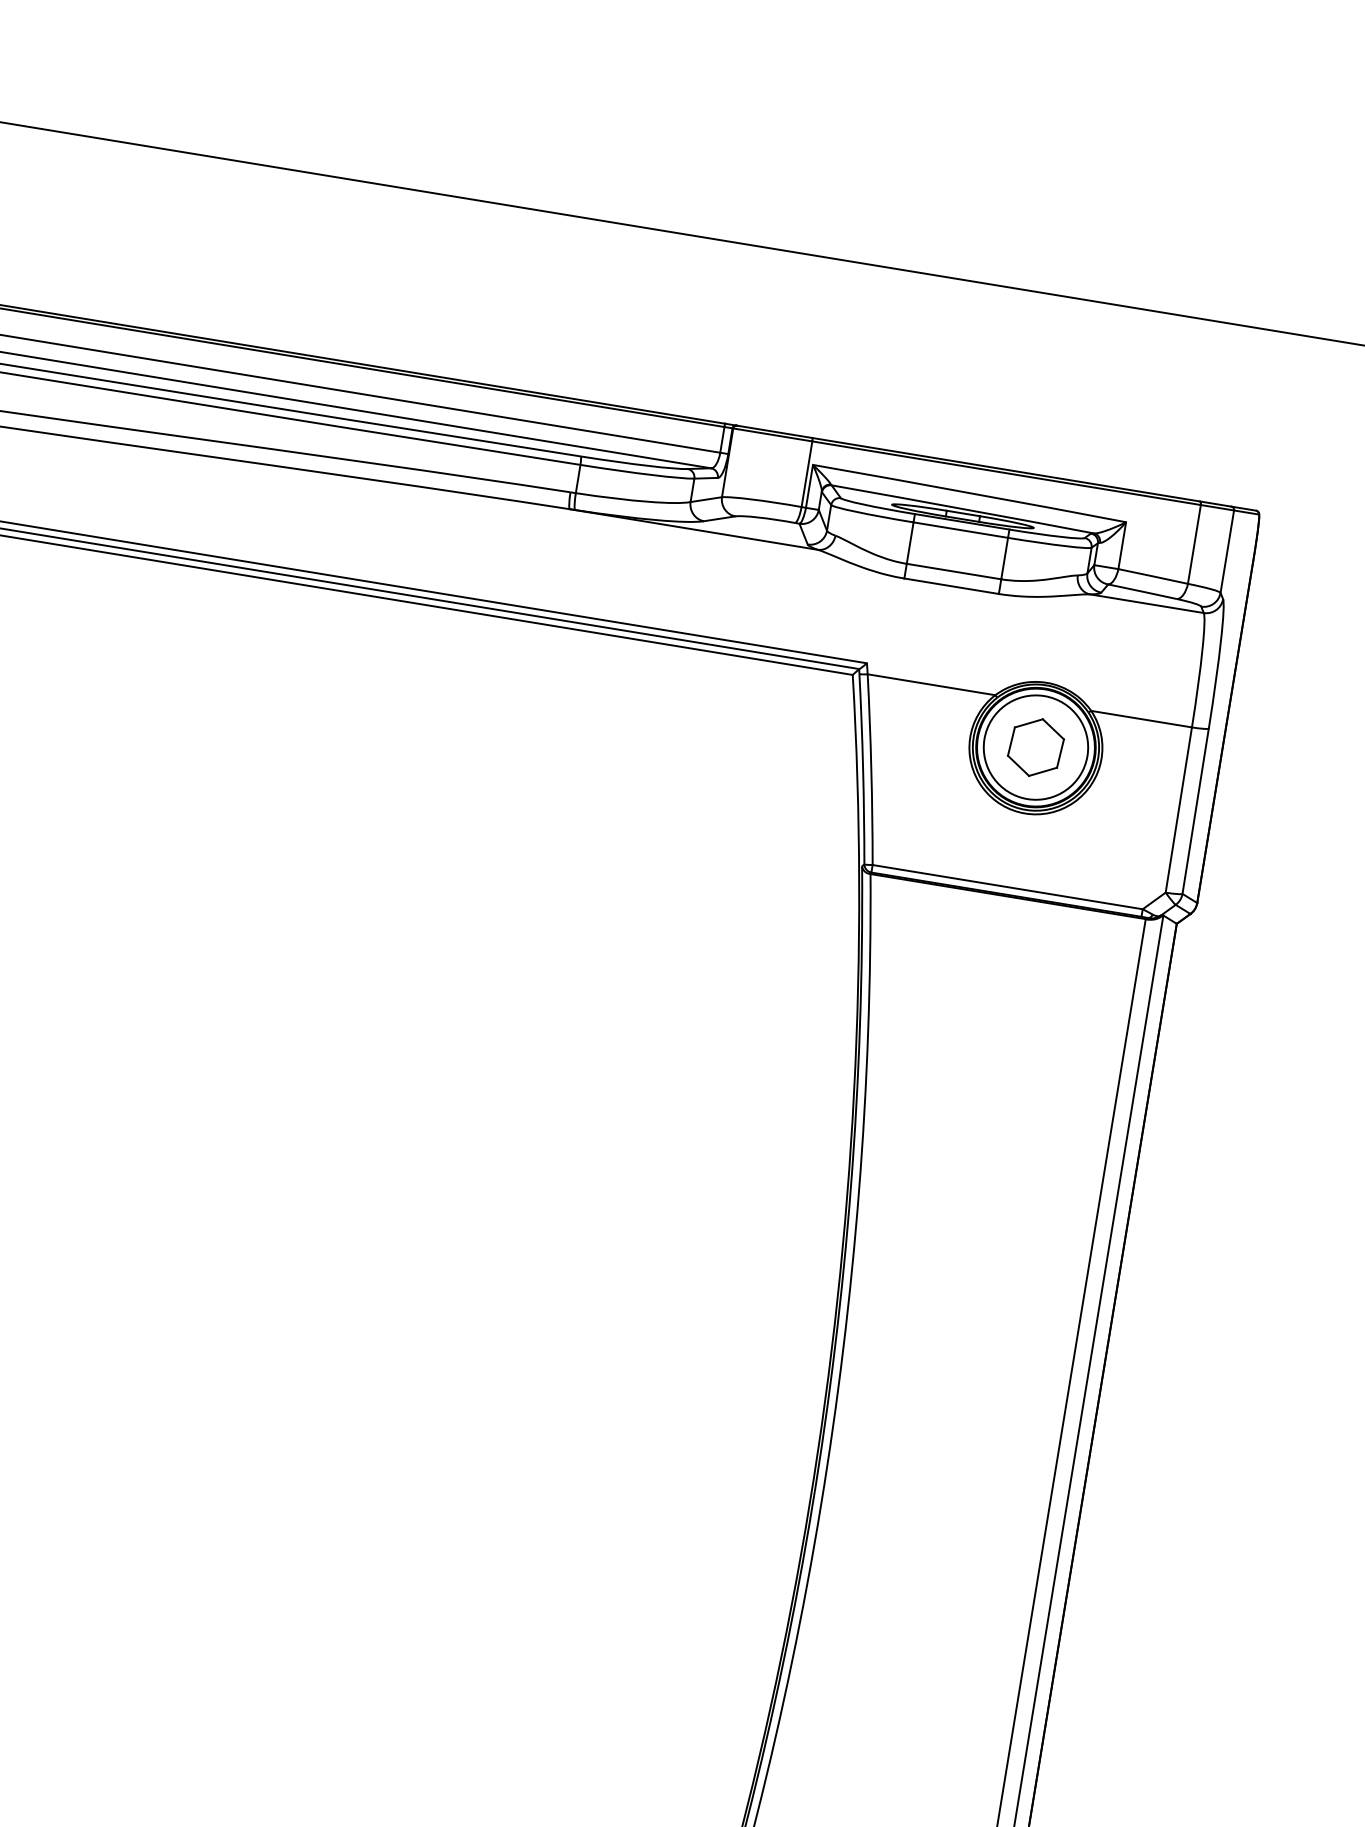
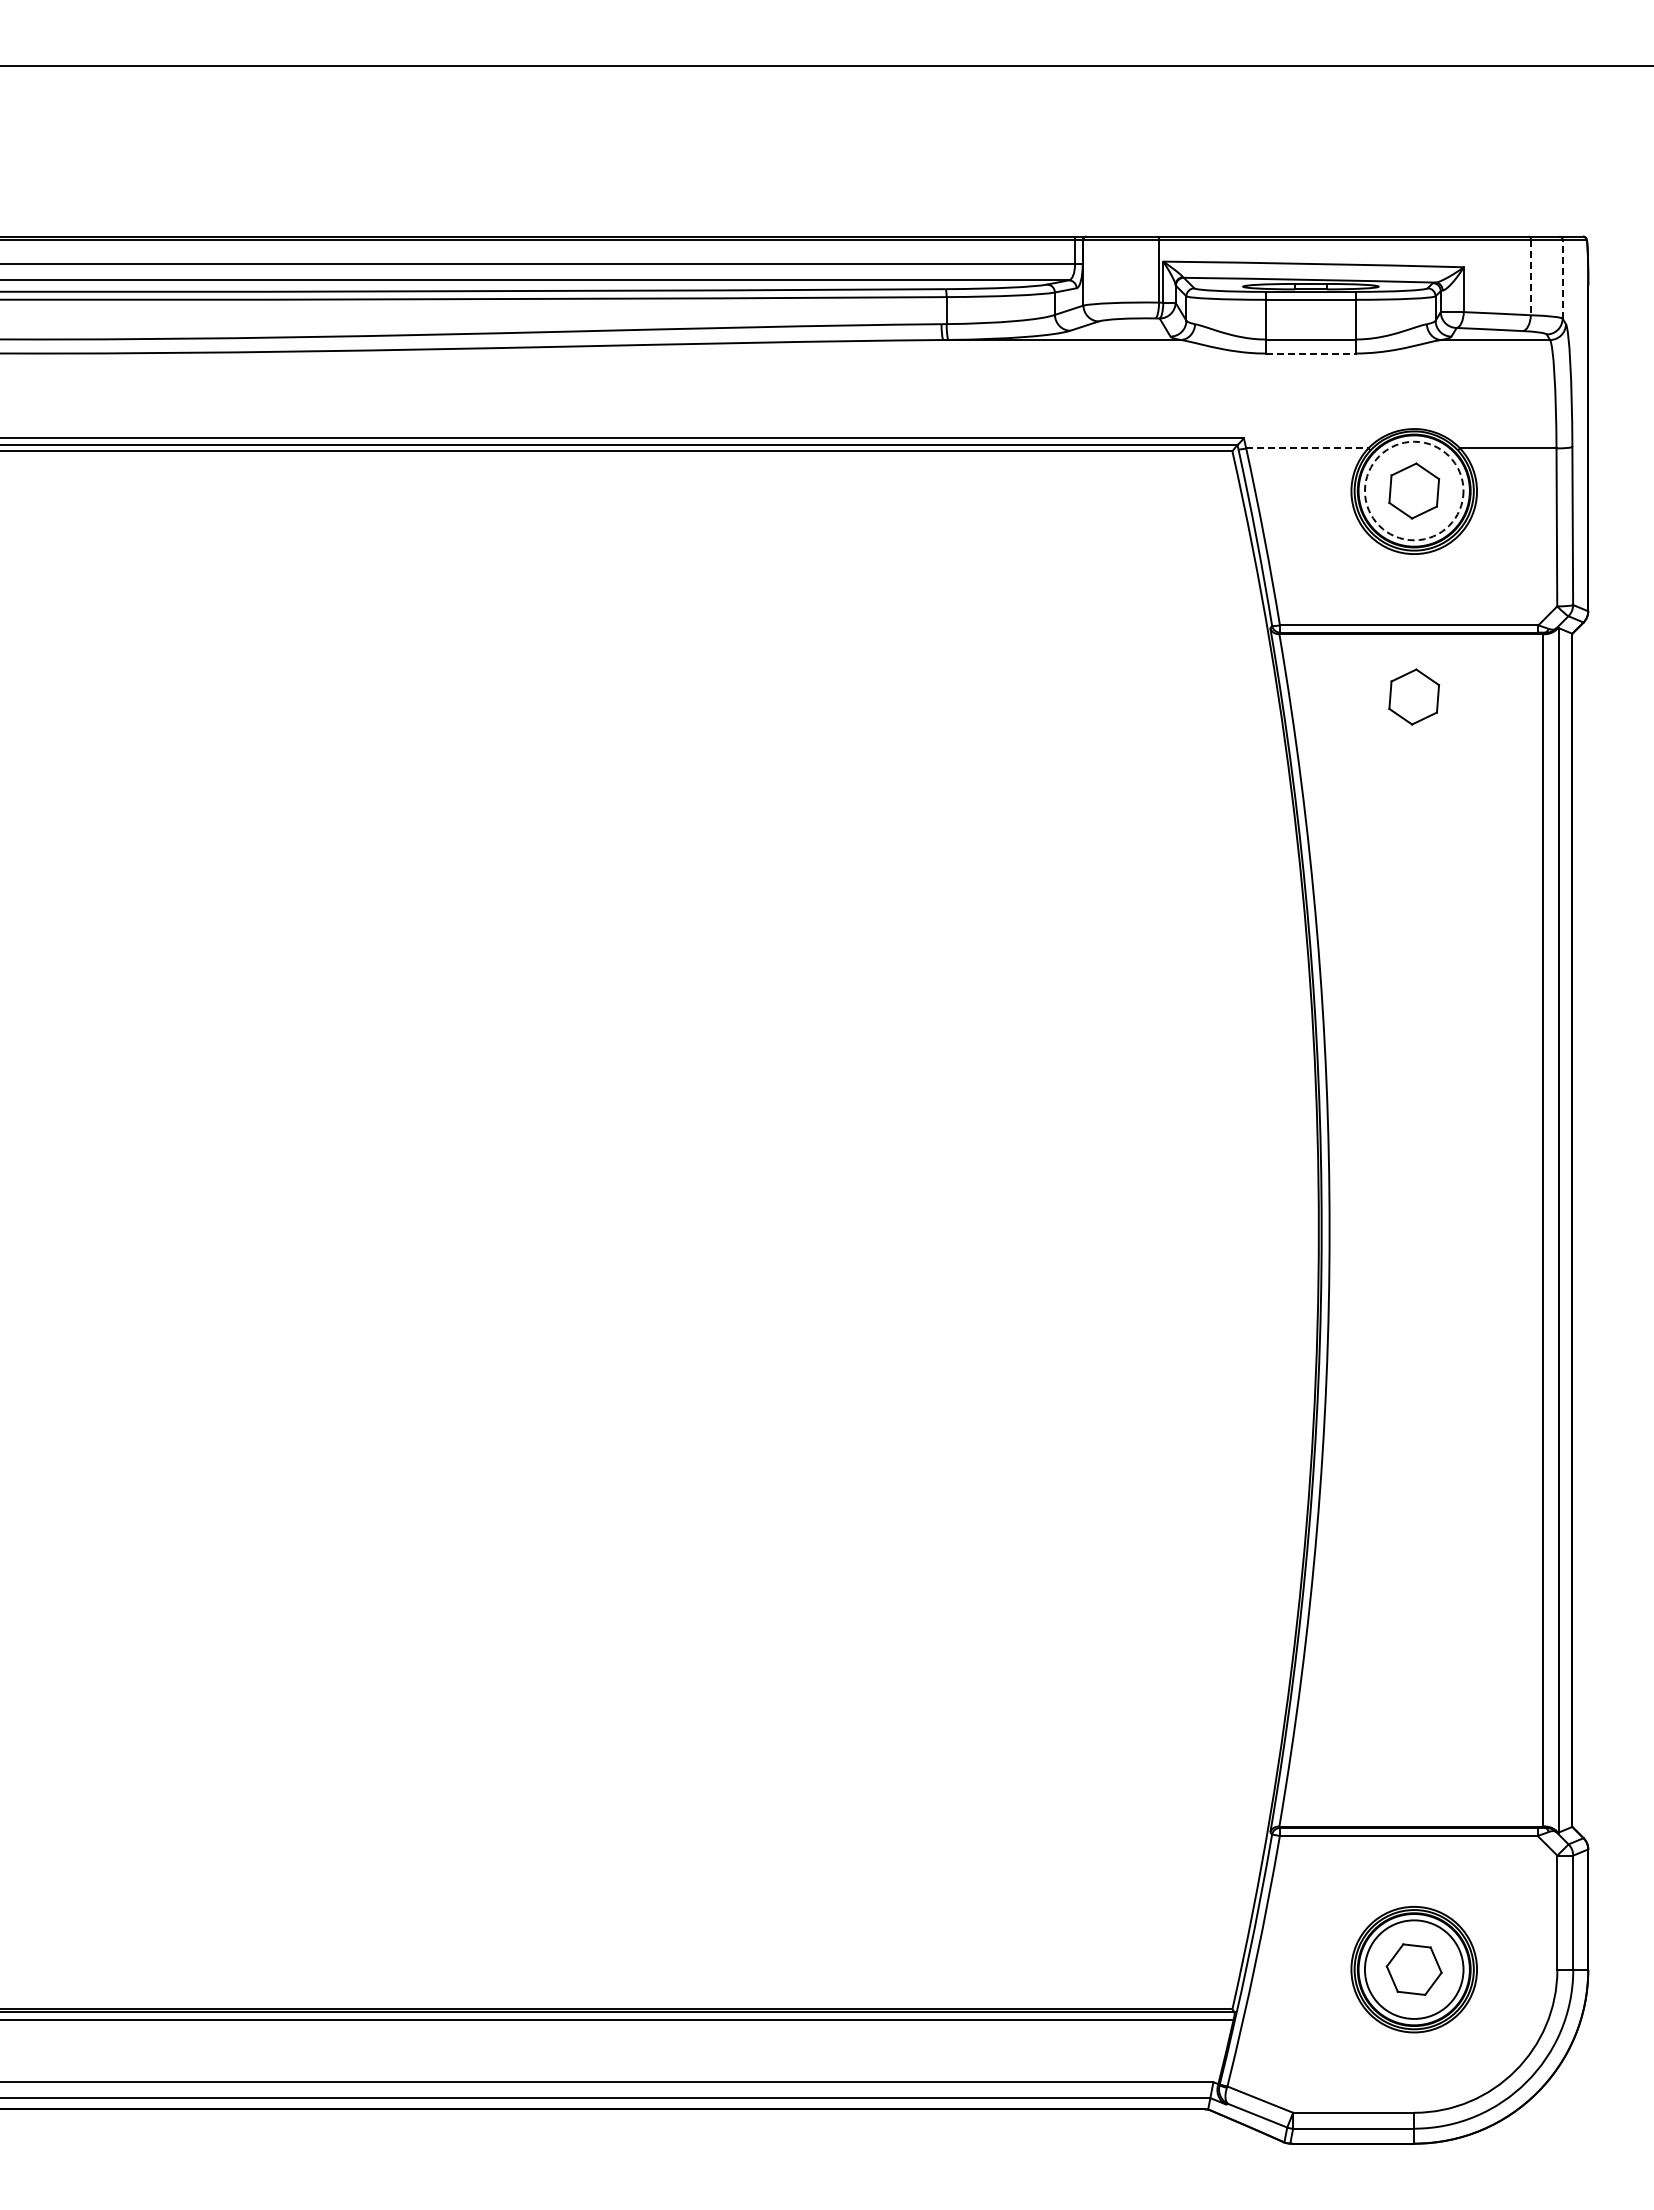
line: (1194, 544) -> (1530, 277), solid -> dashed
line: (1227, 550) -> (1562, 278), solid -> dashed
line: (952, 586) -> (1311, 353), solid -> dashed
line: (931, 684) -> (1307, 448), solid -> dashed
circle: (1035, 746) -> (1413, 490), solid -> dashed
part: (1001, 962) -> (1414, 696), added

